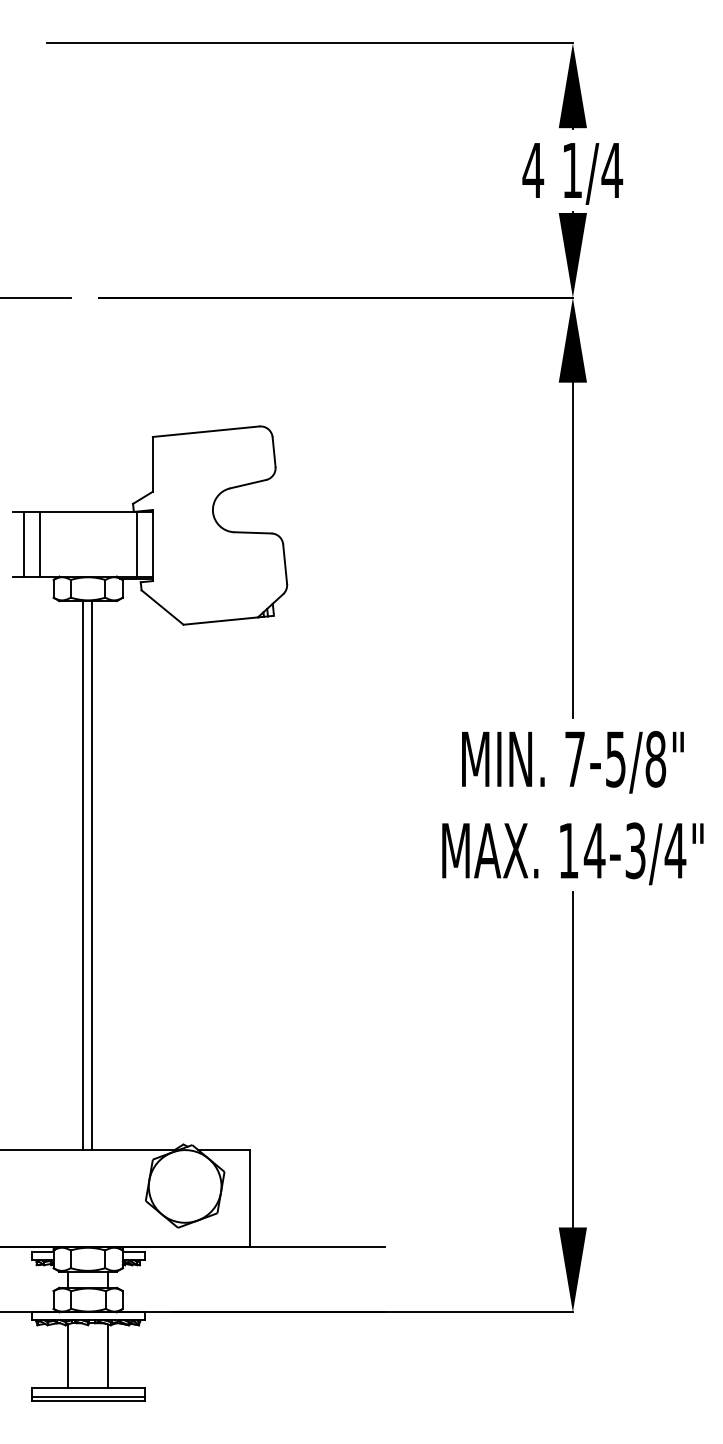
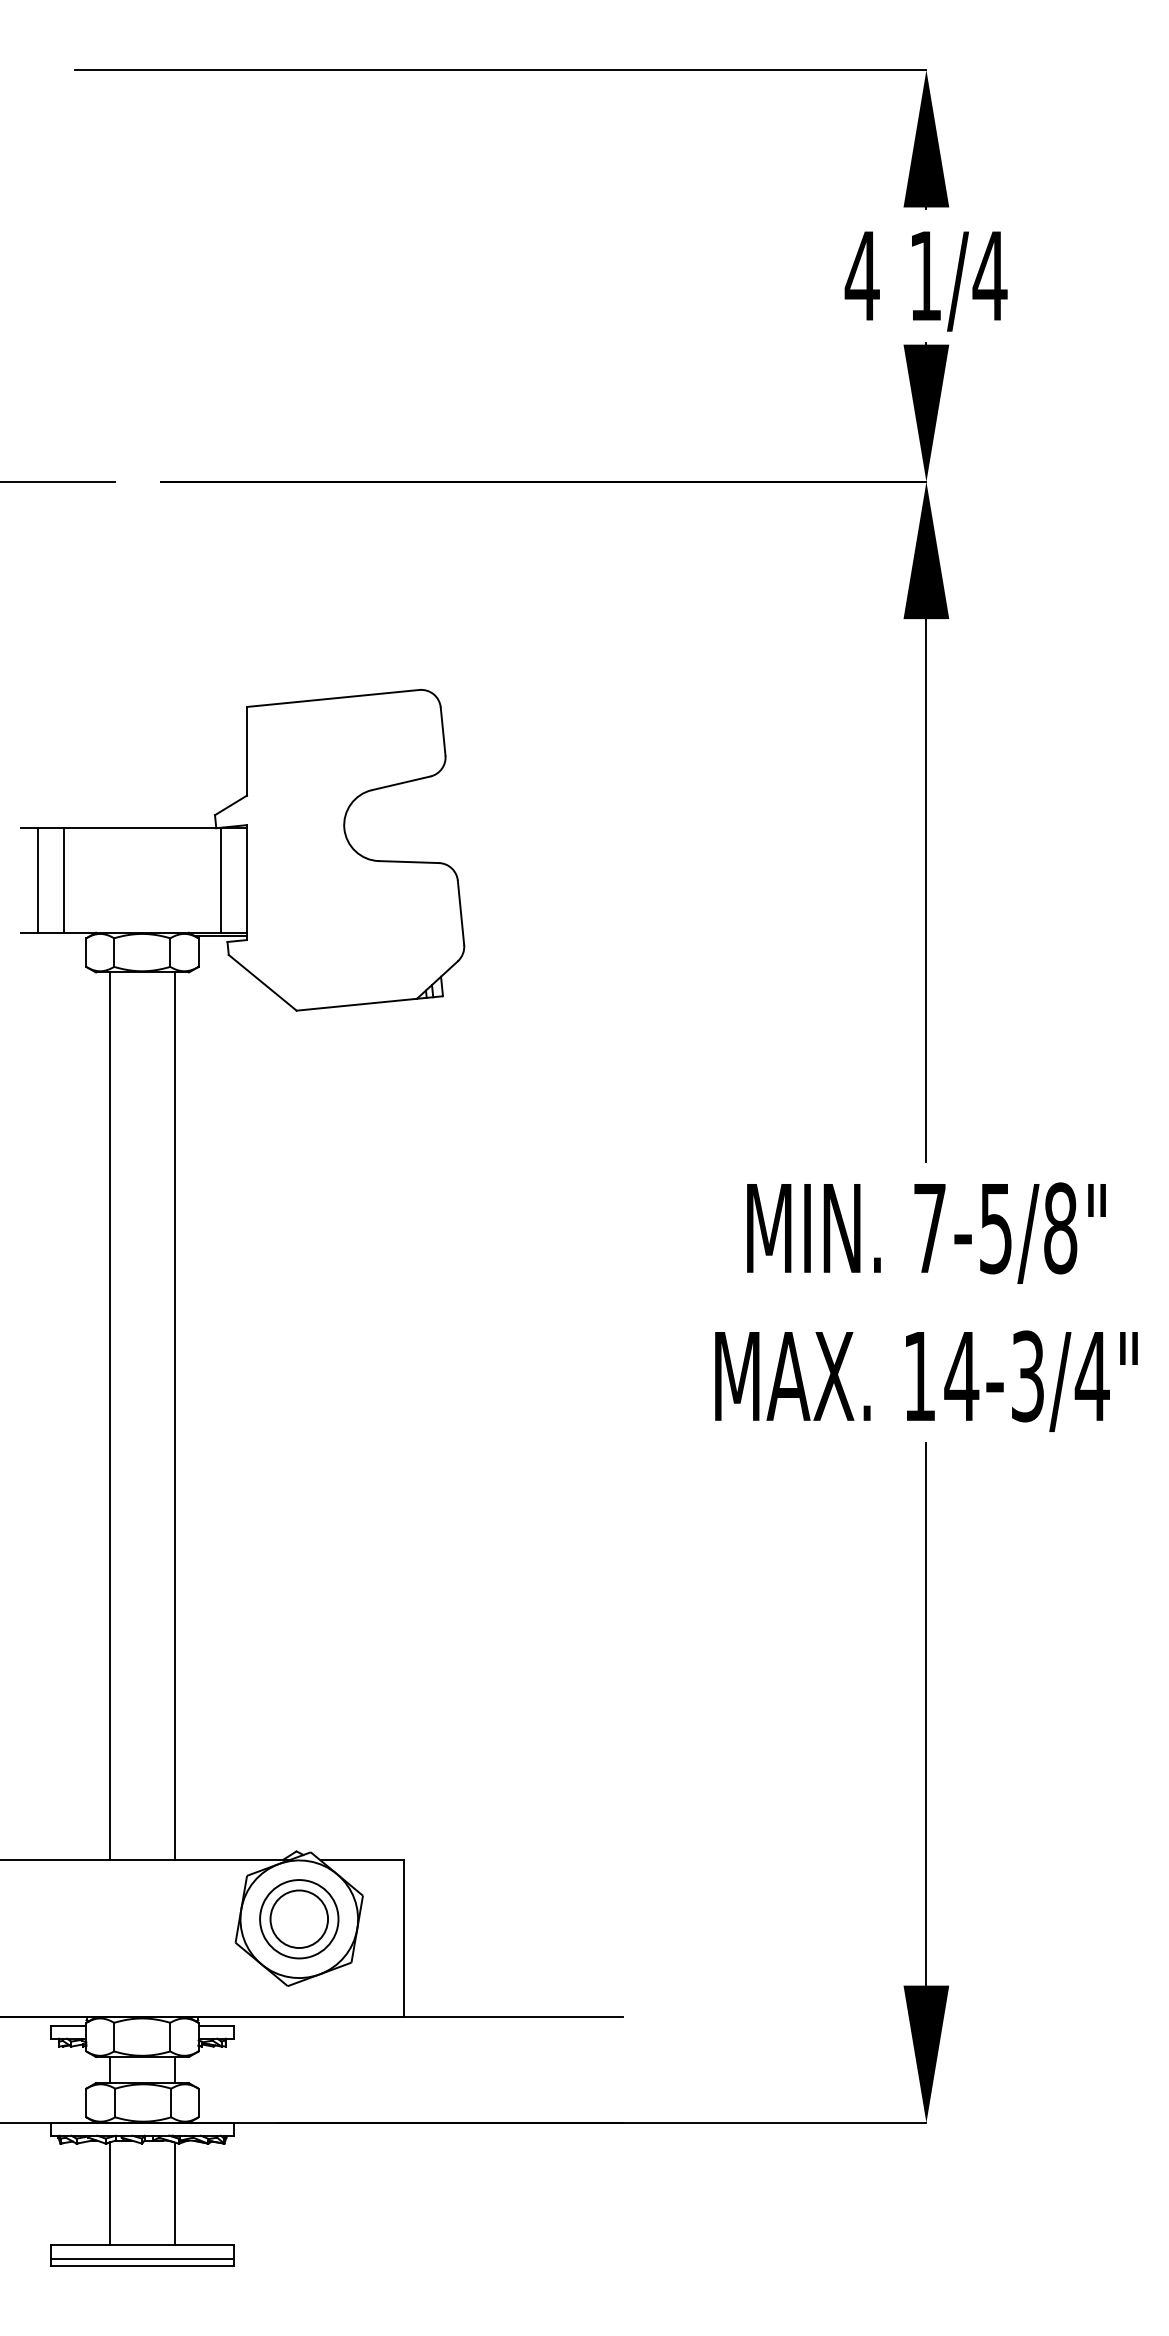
line: (83, 875) -> (175, 1416), moved
line: (92, 875) -> (110, 1416), moved
part: (185, 1186) -> (299, 1919), added

